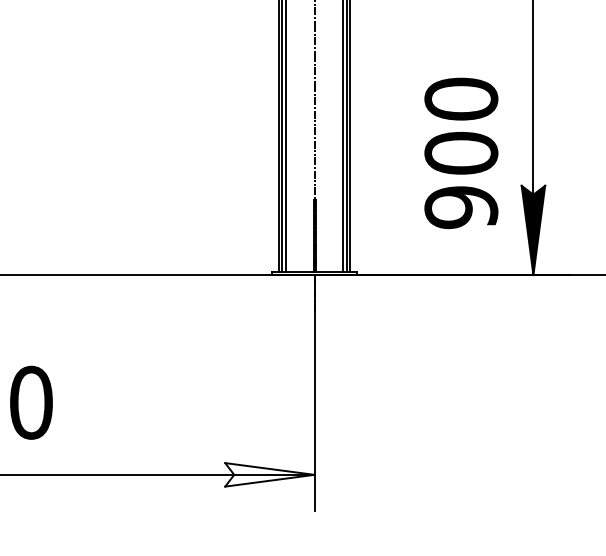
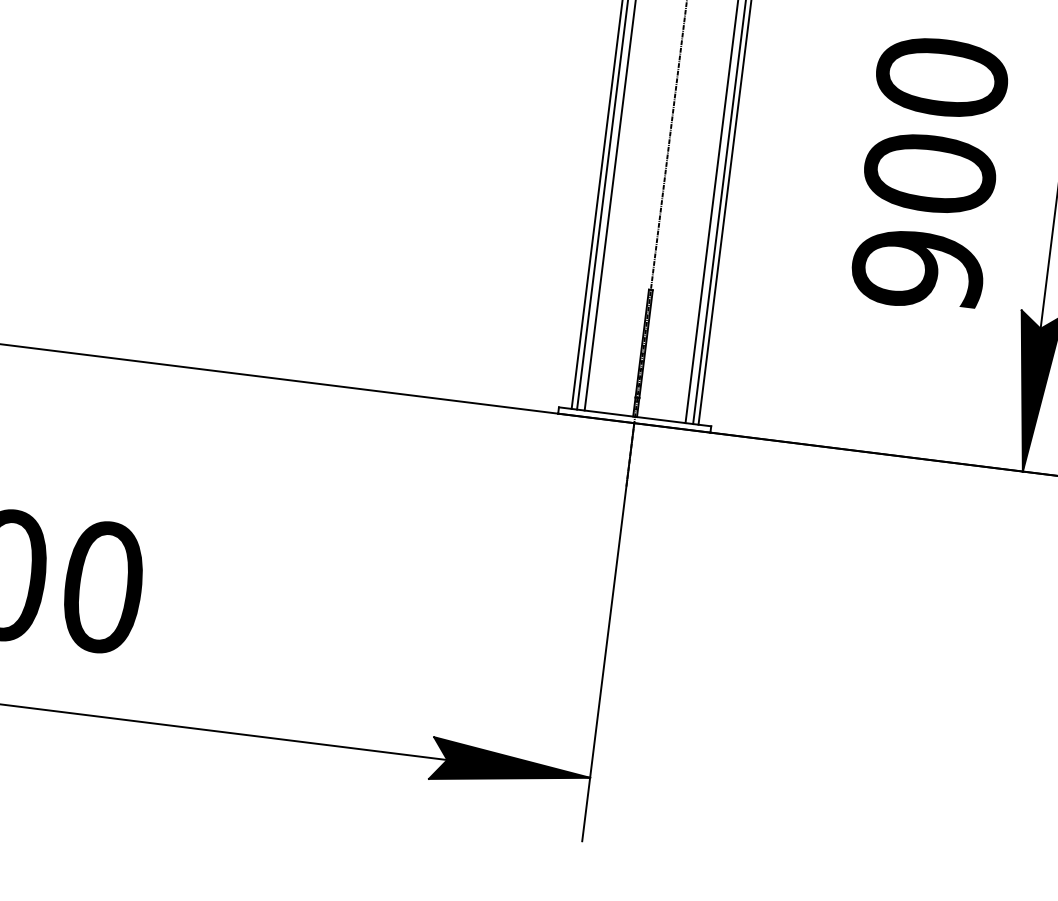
text: (461, 153) -> (930, 174), moved
fill: (269, 474) -> (510, 767), added

